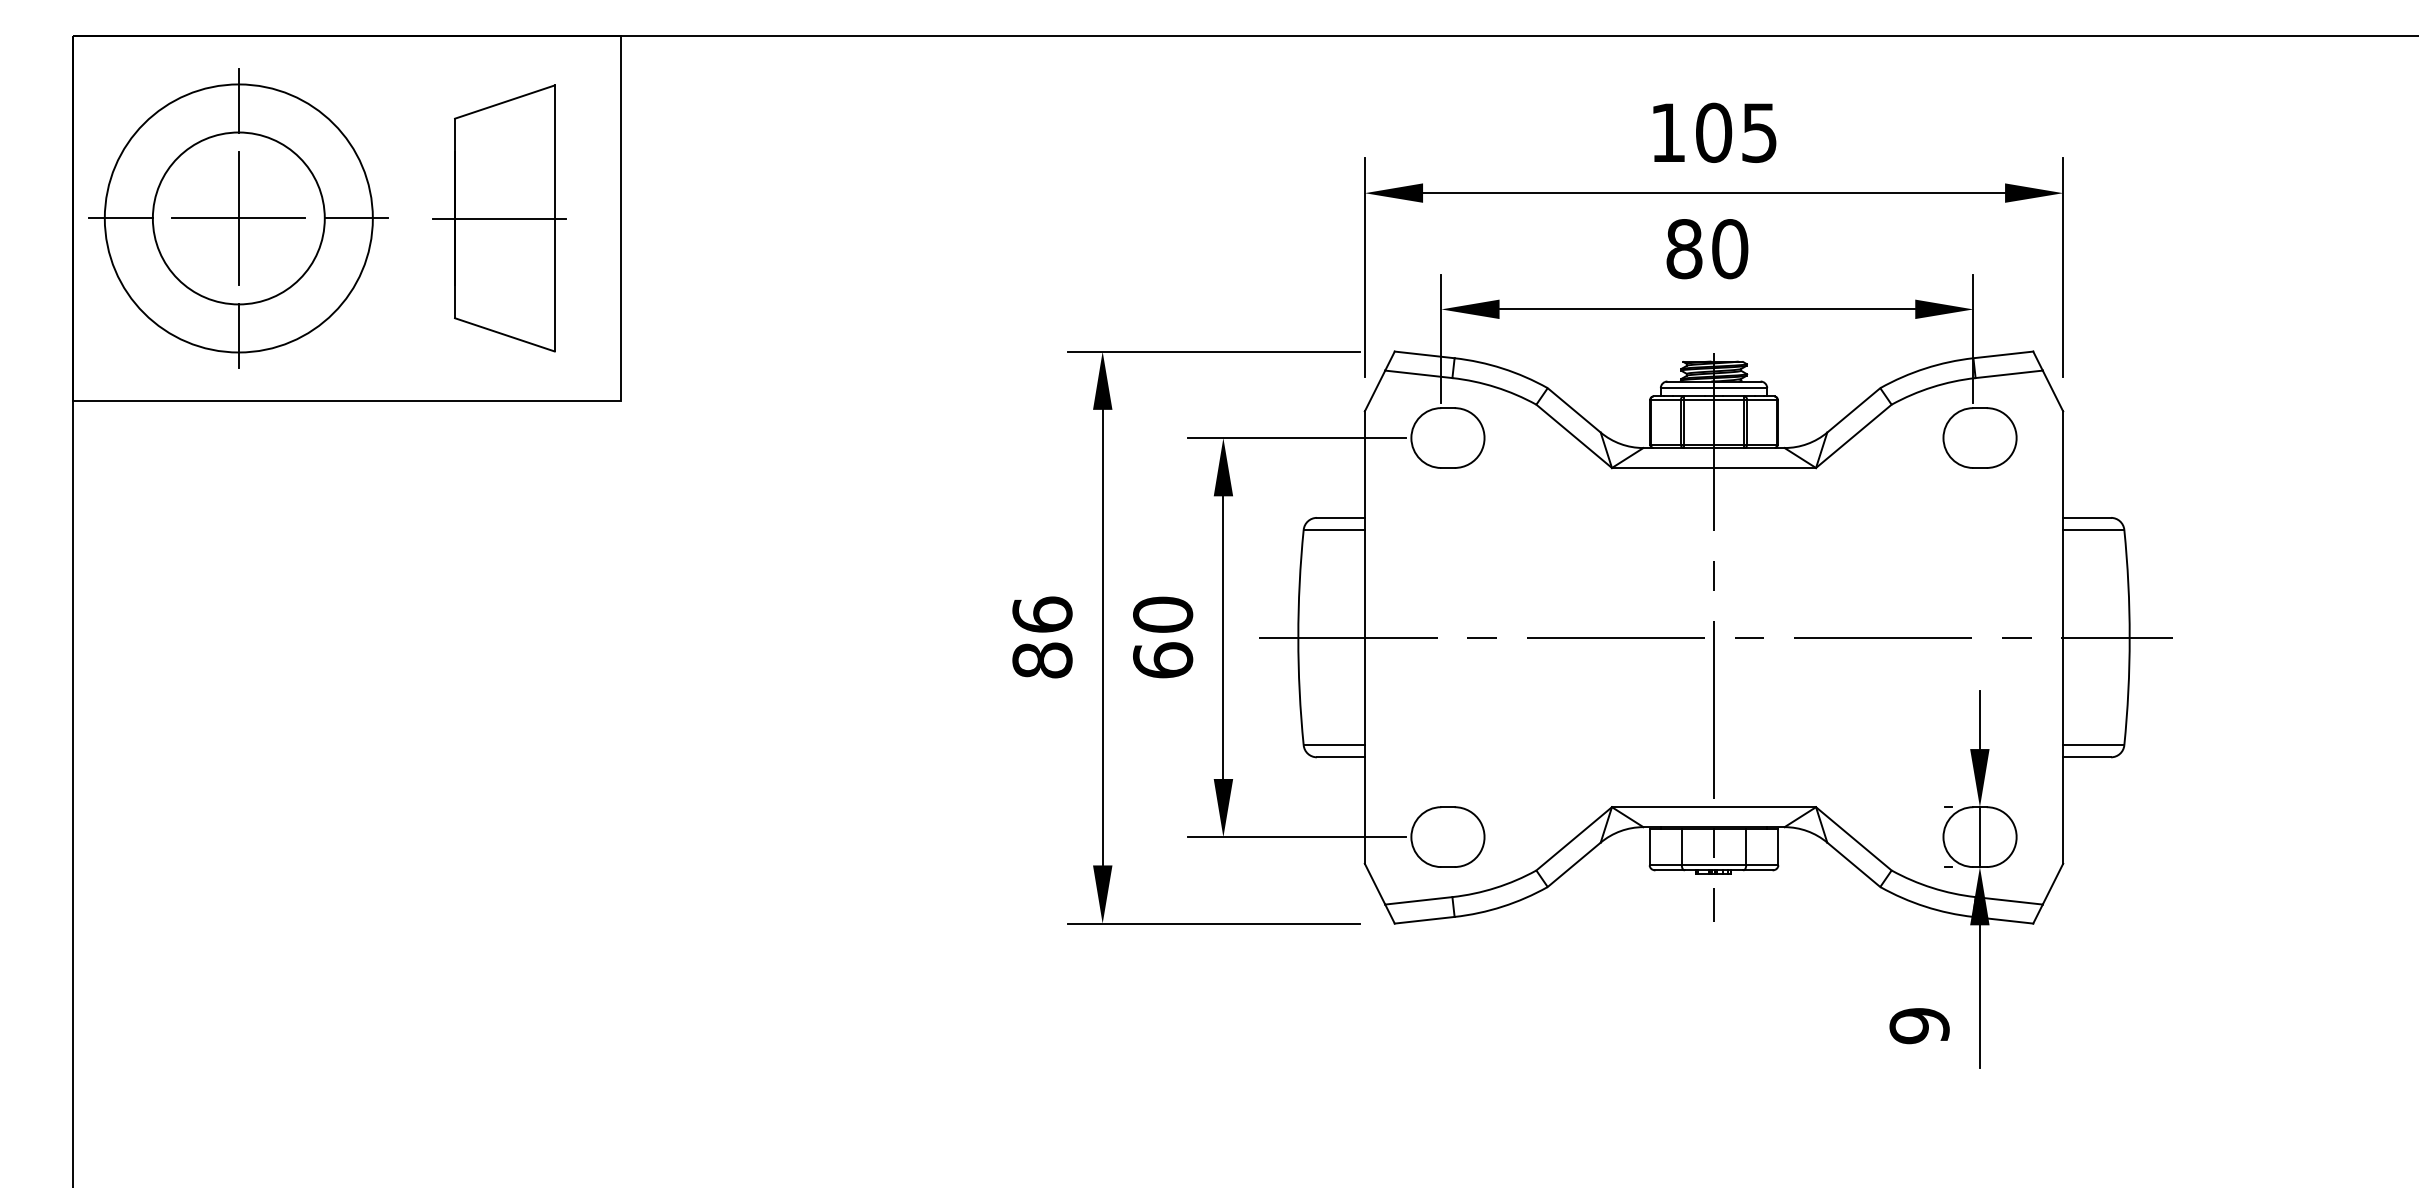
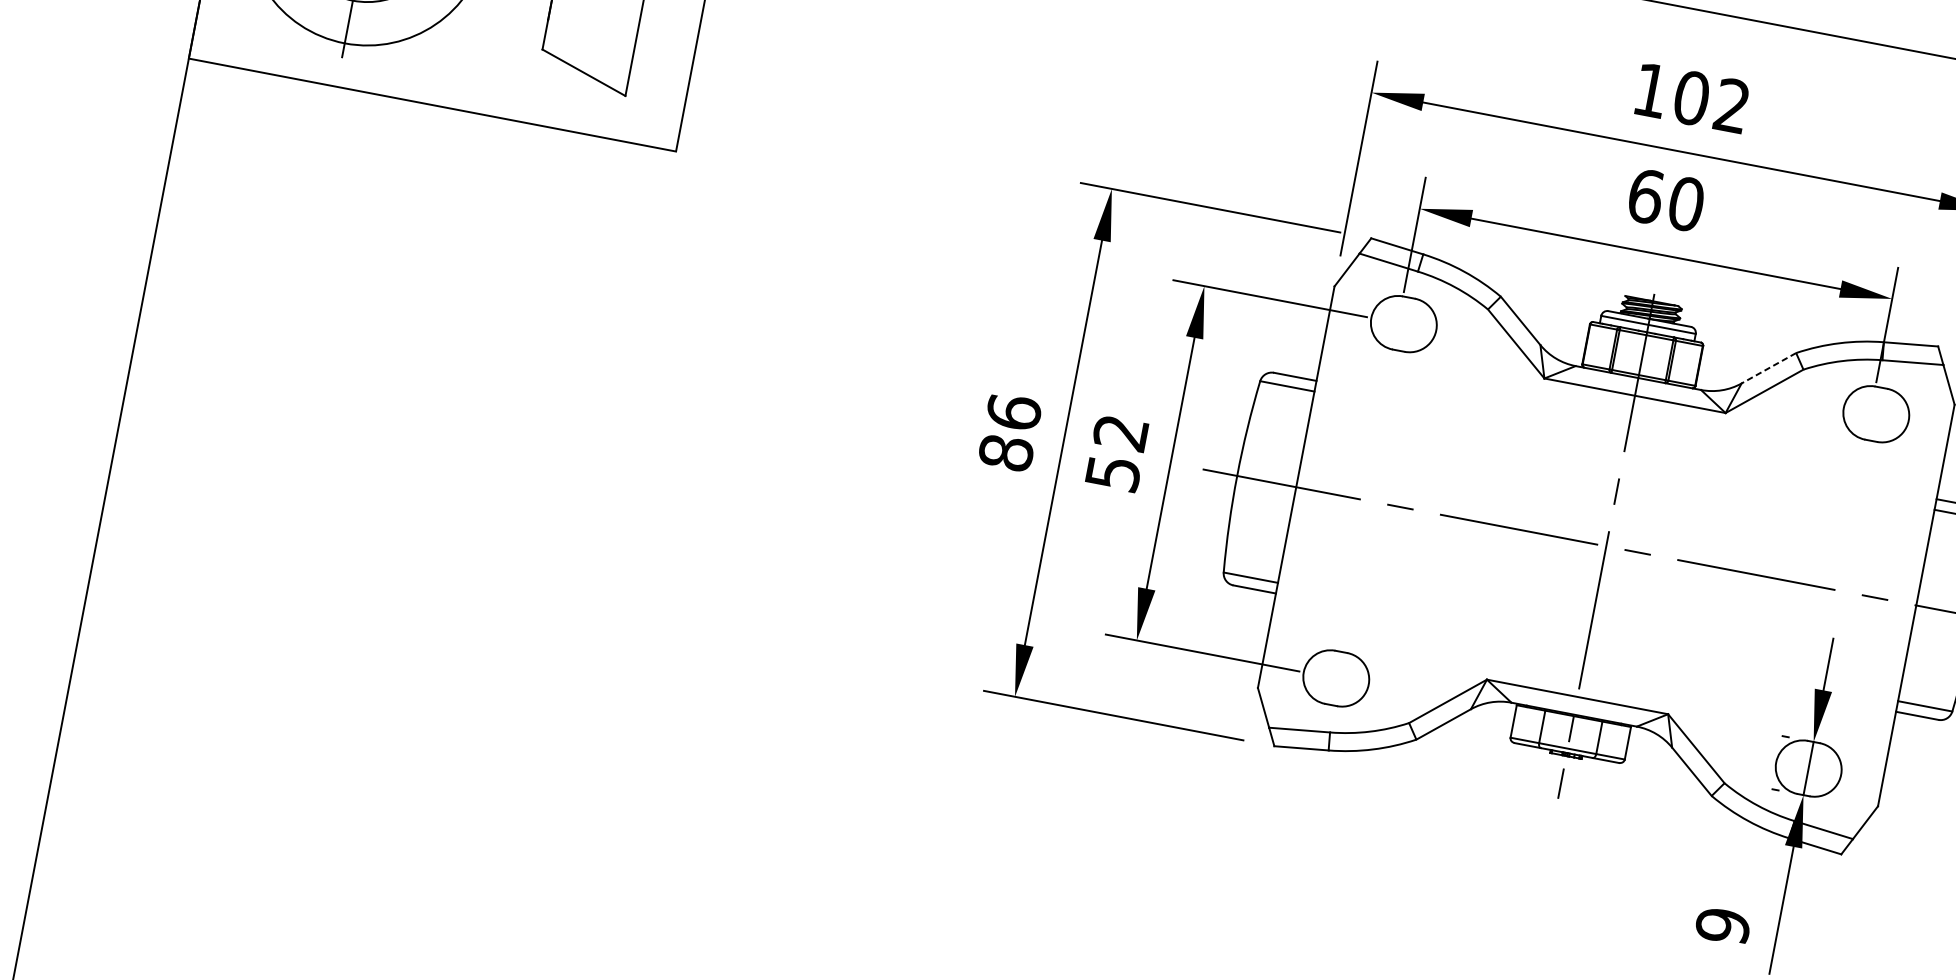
text: (1759, 132) -> (1732, 105), 105 -> 102
text: (1684, 249) -> (1645, 196), 80 -> 60
line: (1853, 410) -> (1768, 368), solid -> dashed
text: (1163, 637) -> (1117, 453), 60 -> 52

